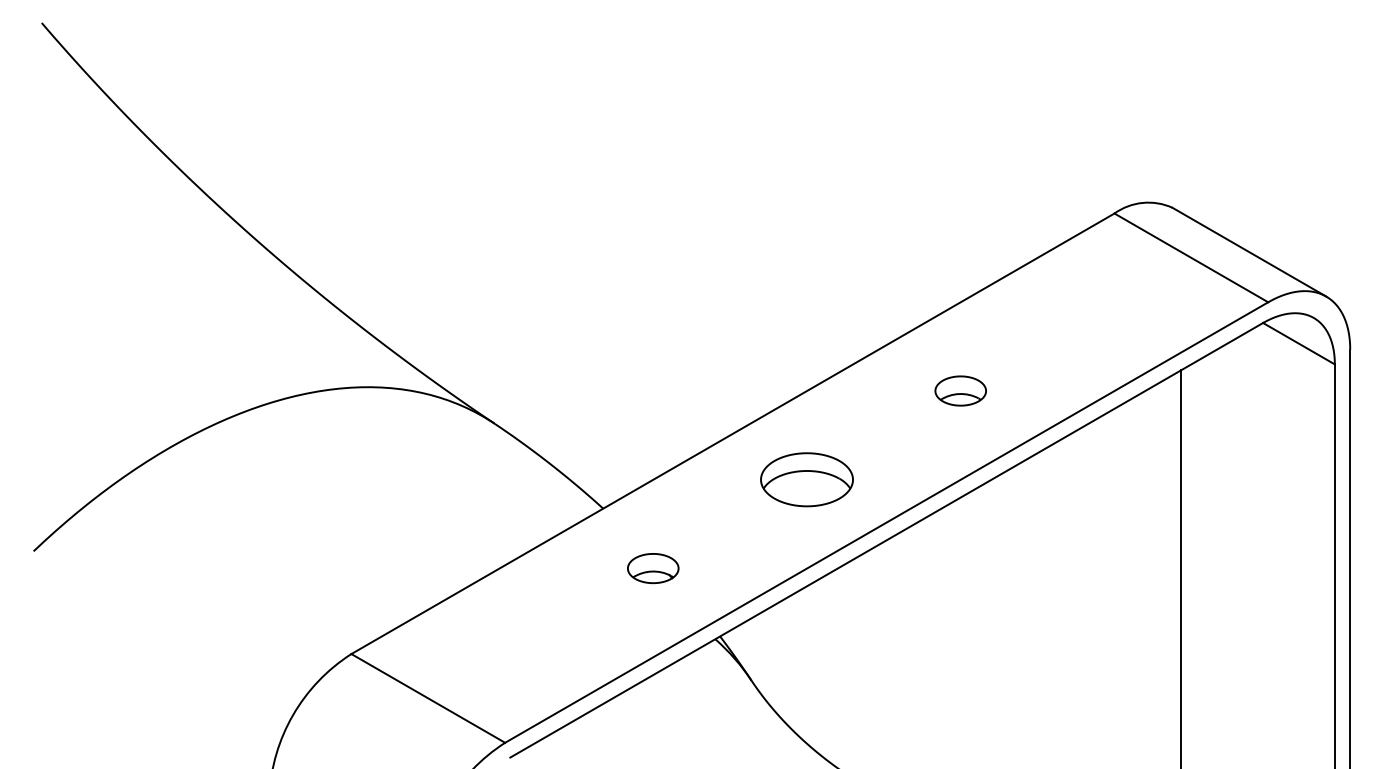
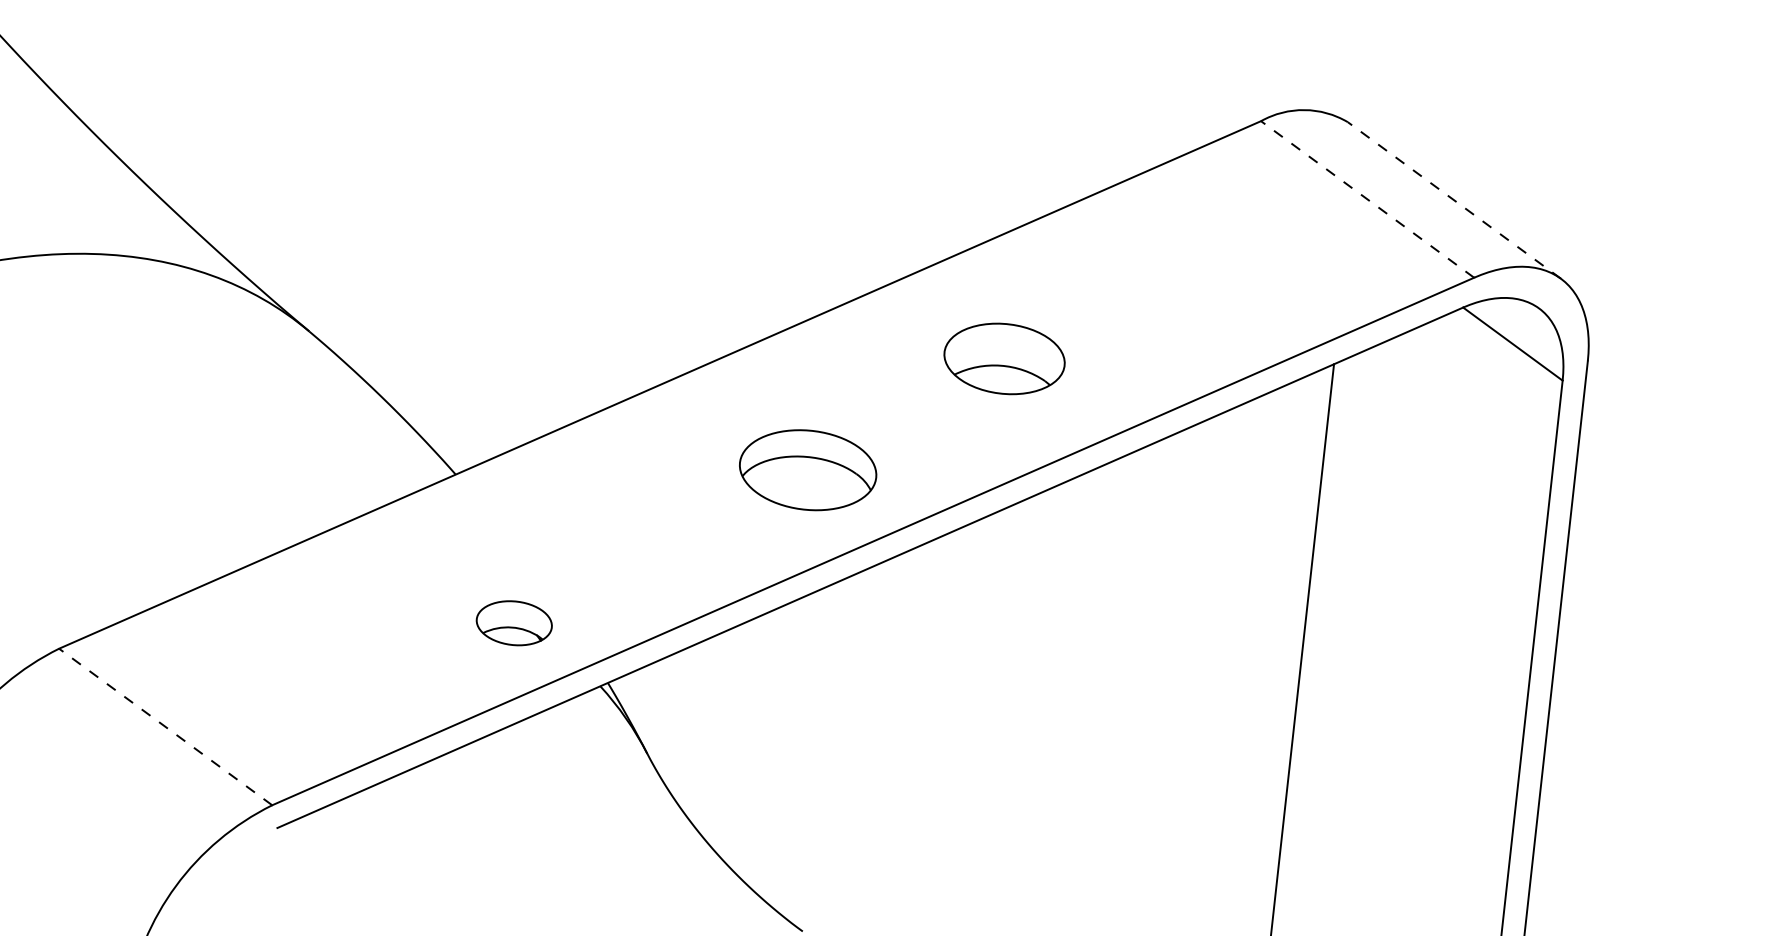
line: (1249, 252) -> (1454, 200), solid -> dashed
line: (1191, 257) -> (1367, 198), solid -> dashed
part: (960, 390) -> (1004, 358), size x1.6
part: (806, 479) -> (807, 469), moved
part: (653, 568) -> (514, 623), moved
line: (428, 698) -> (165, 727), solid -> dashed

